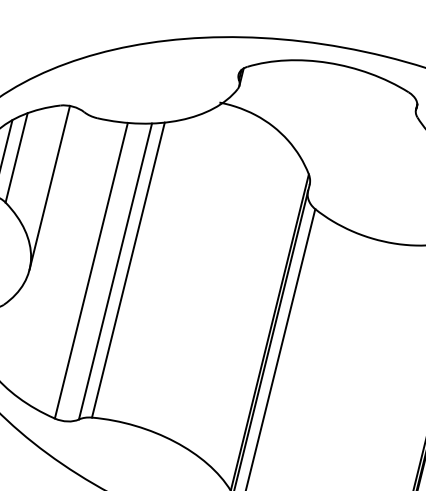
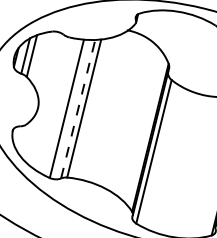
line: (49, 186) -> (47, 69), removed
line: (116, 269) -> (78, 108), solid -> dashed

